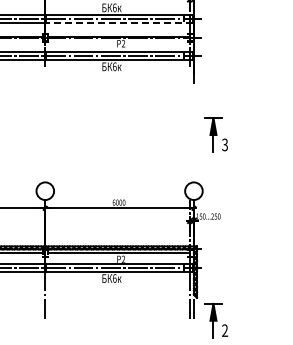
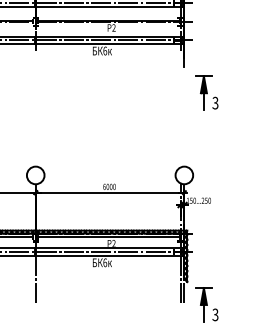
line: (118, 23) -> (108, 7), dashed -> solid
part: (215, 134) -> (205, 92), moved
text: (225, 330) -> (215, 314), 2 -> 3

